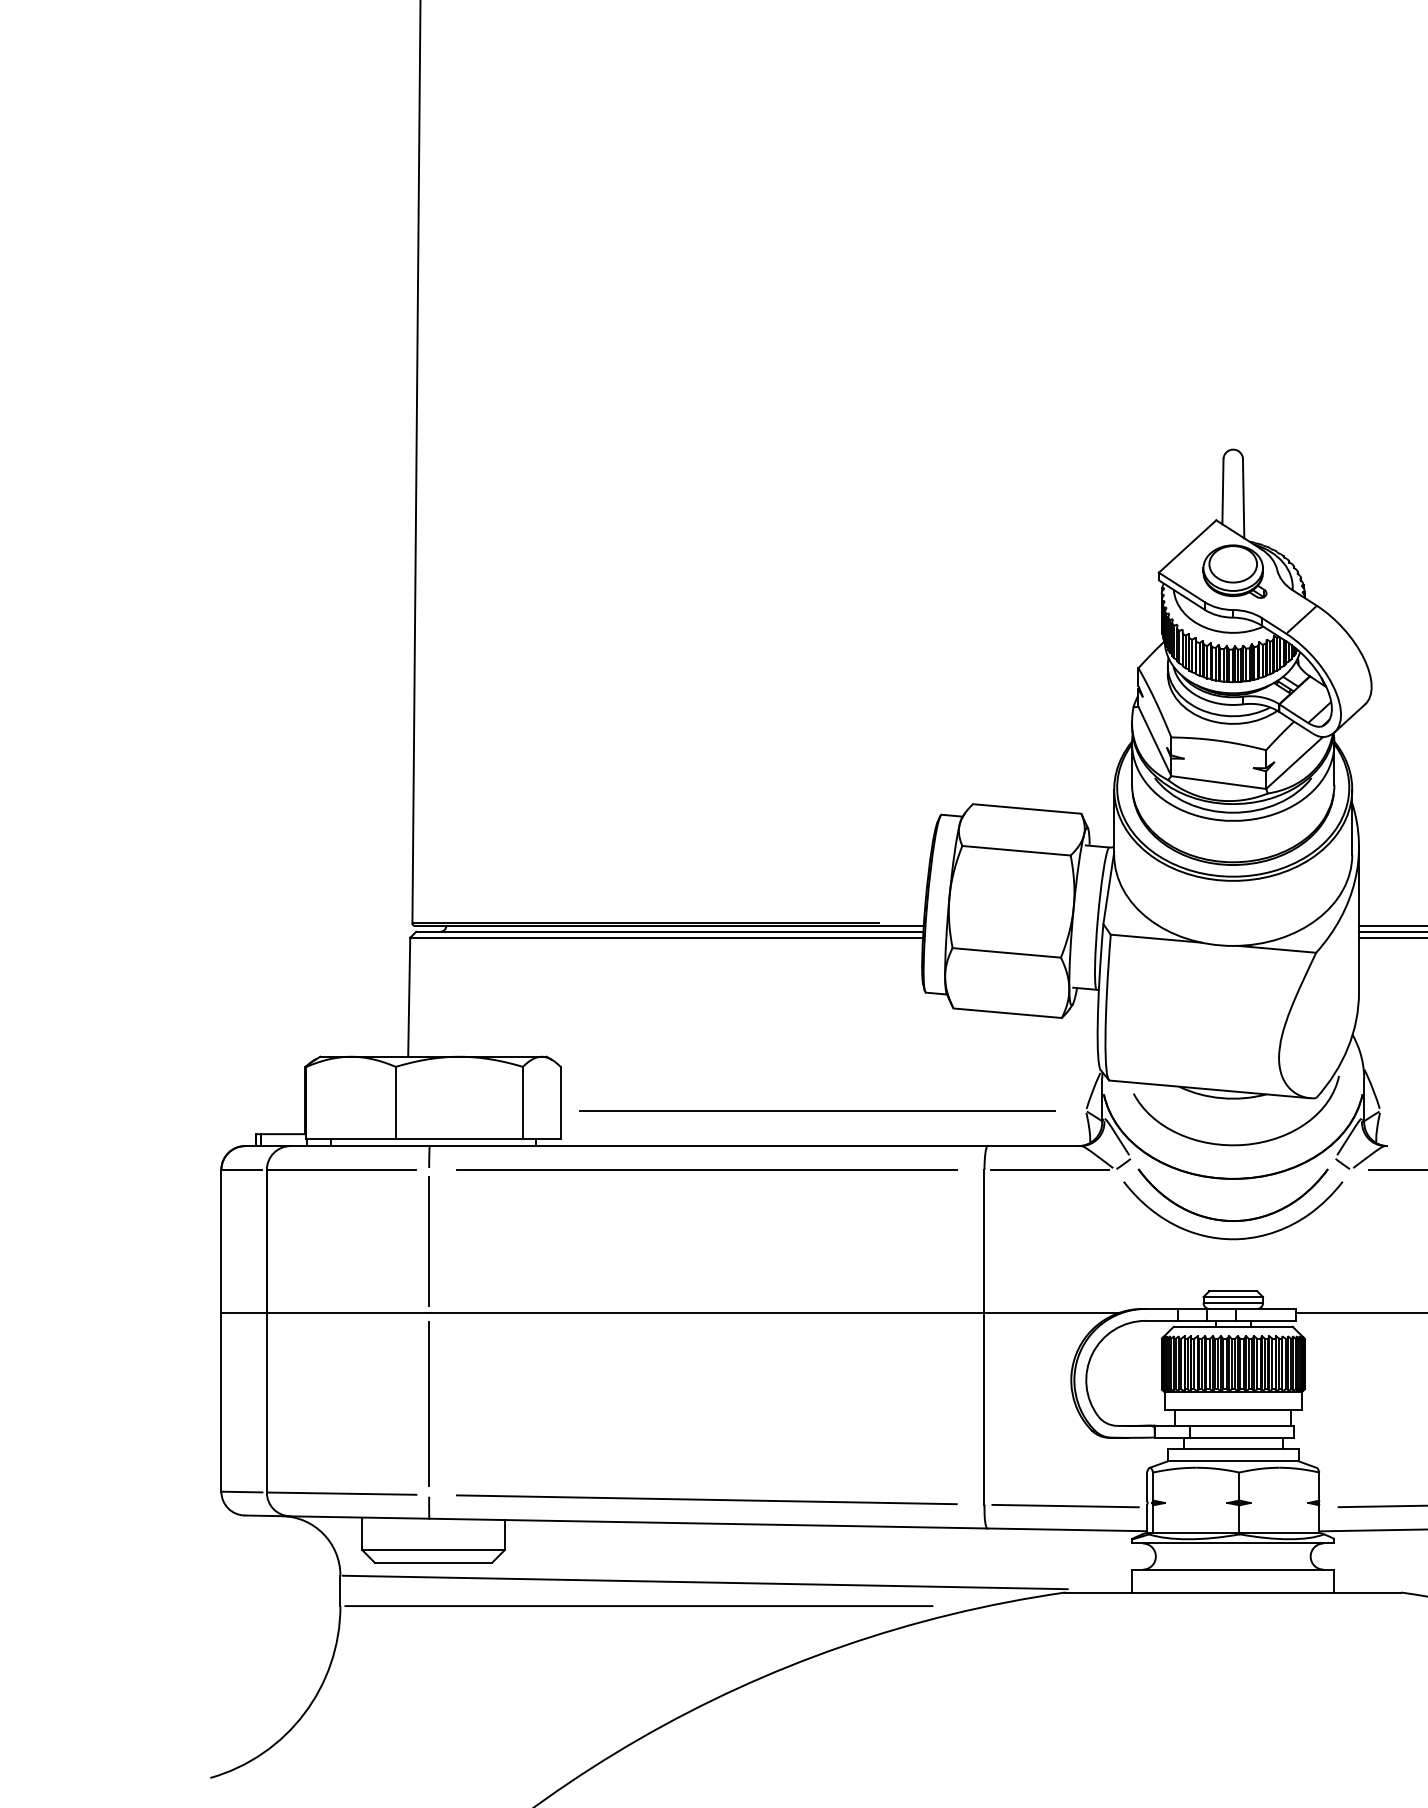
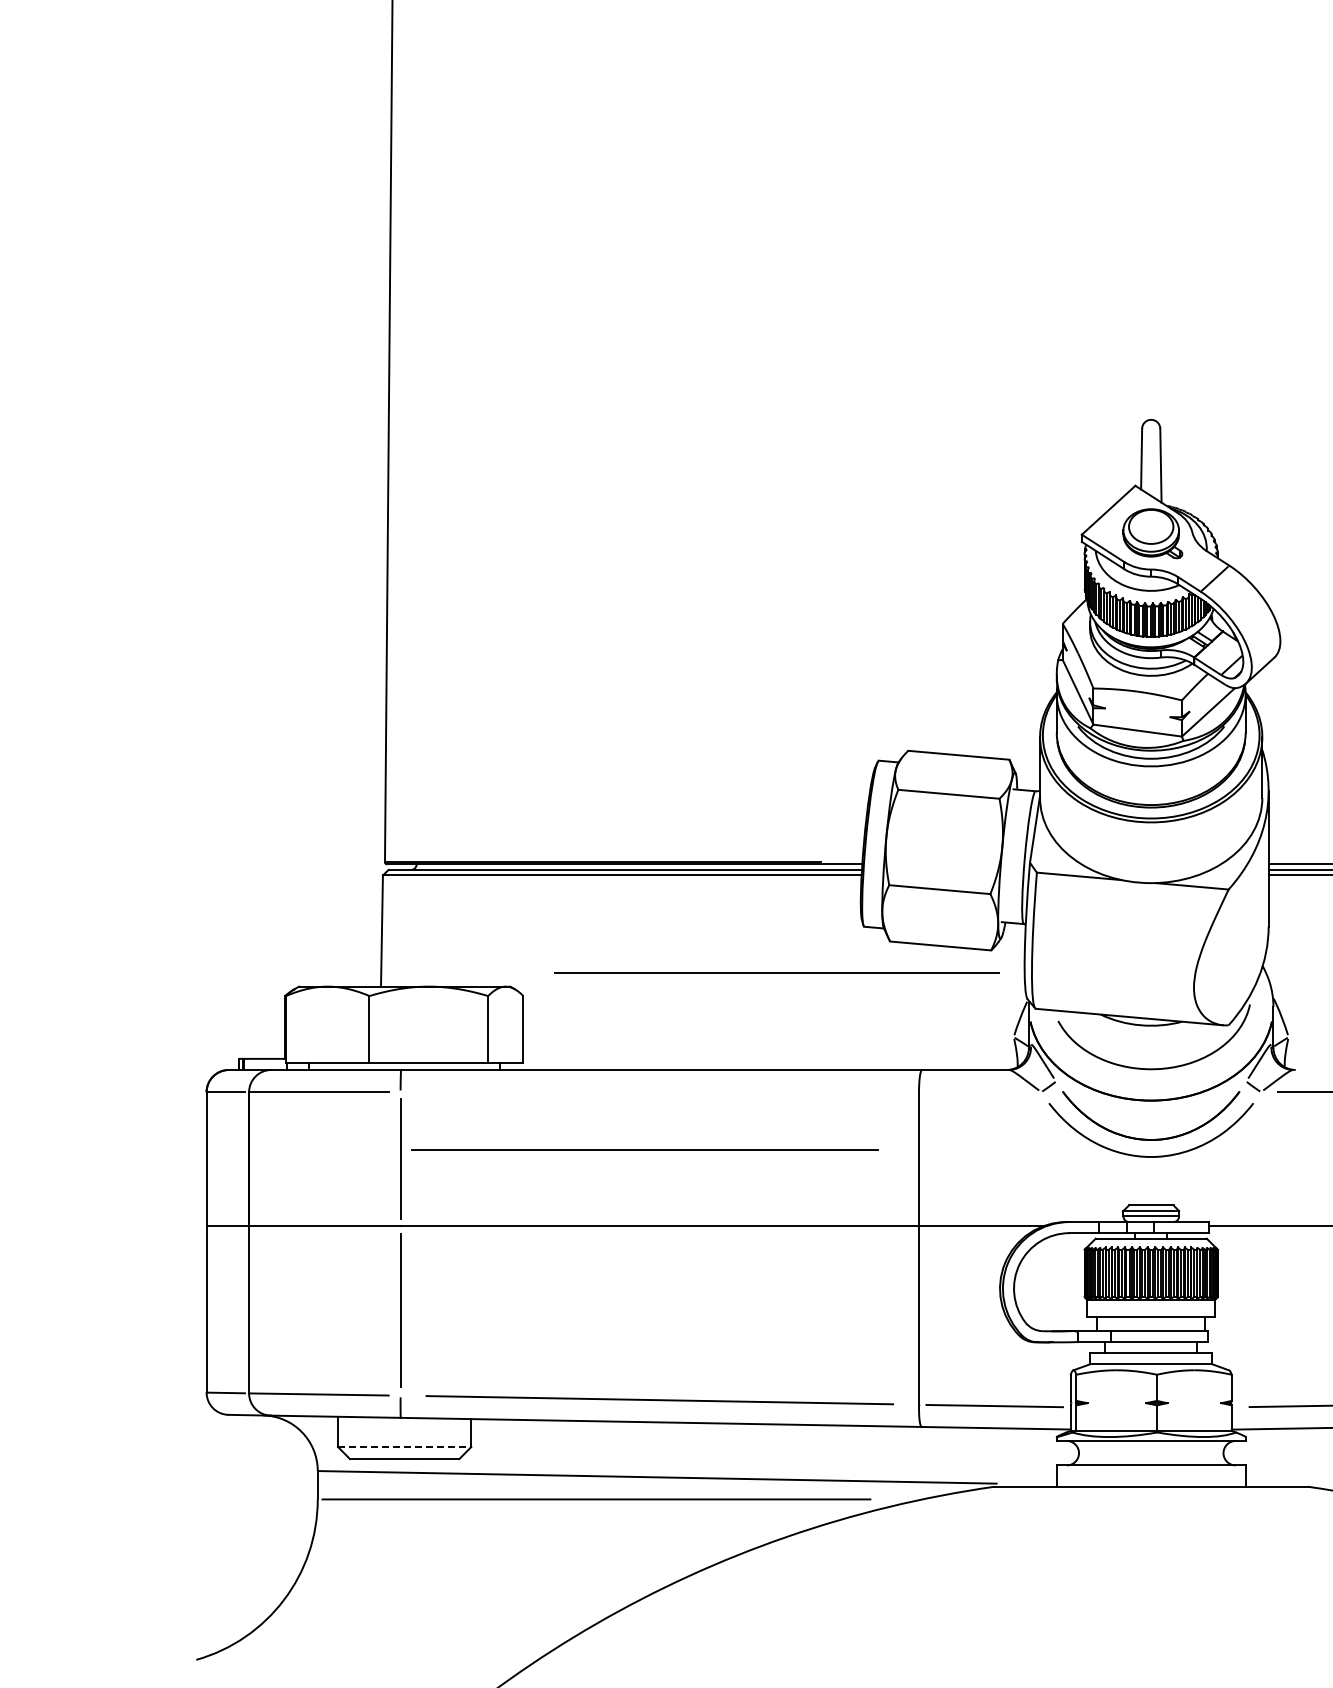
line: (816, 1110) -> (776, 972), moved
line: (706, 1169) -> (644, 1149), moved
line: (1050, 1170) -> (980, 1092), removed
line: (433, 1549) -> (404, 1446), solid -> dashed

